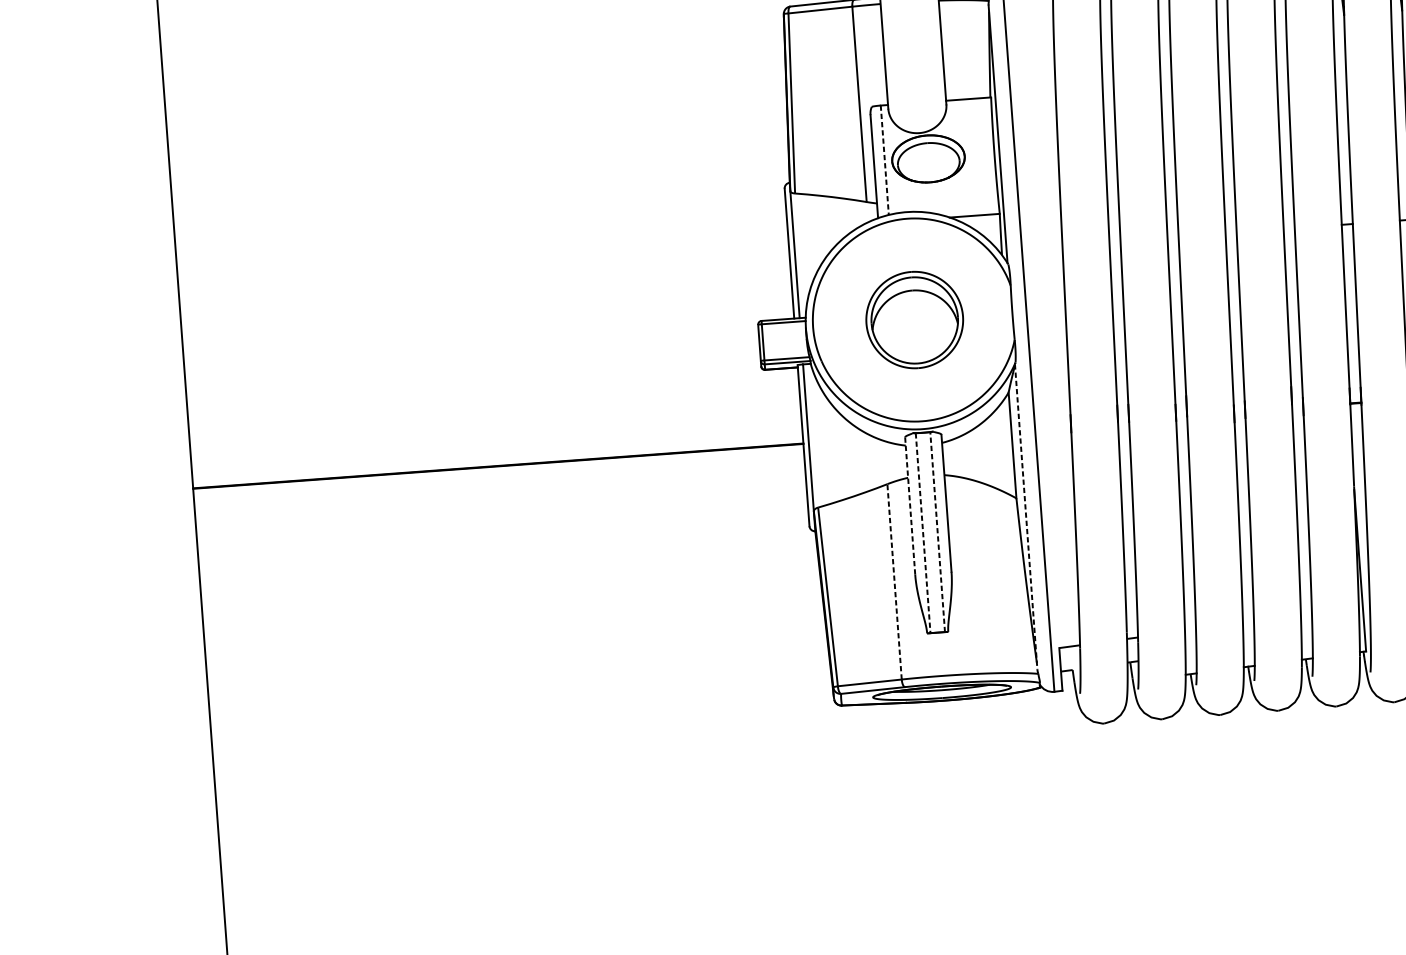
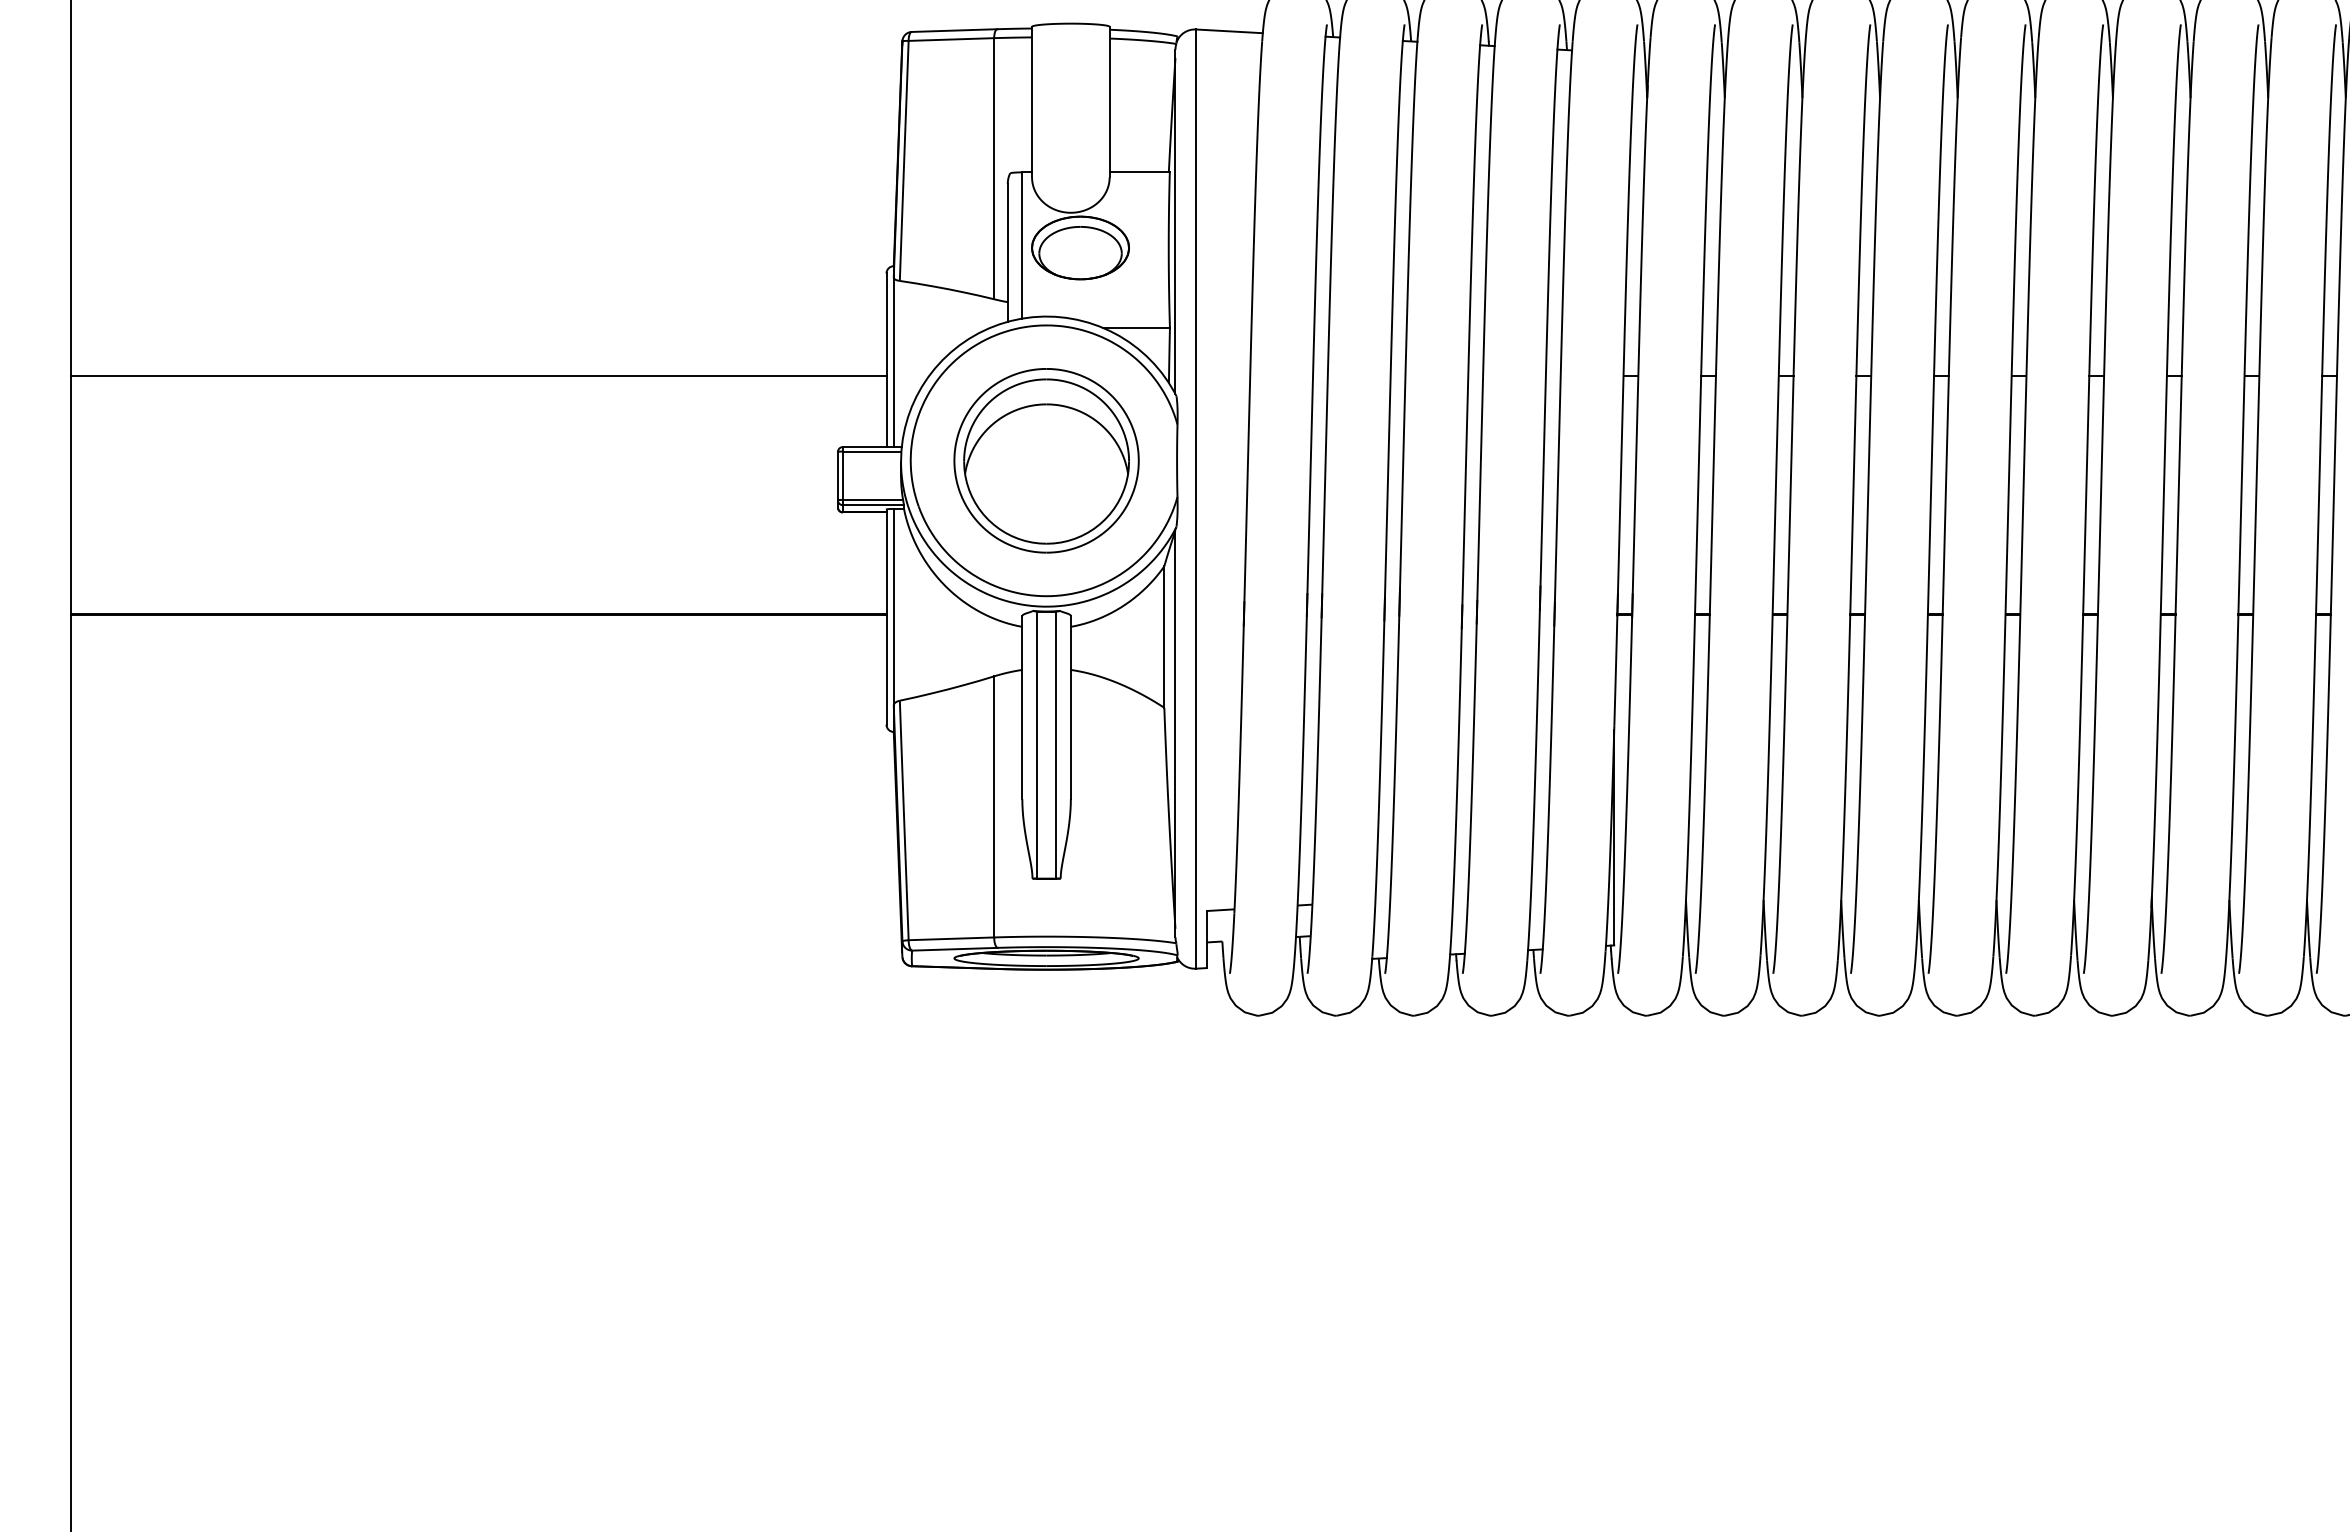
line: (884, 160) -> (1022, 245), dashed -> solid
line: (485, 287) -> (478, 375), added
part: (914, 319) -> (1046, 460), size x1.43
line: (910, 506) -> (1022, 708), dashed -> solid
line: (1026, 516) -> (1175, 733), dashed -> solid
line: (937, 532) -> (1056, 745), dashed -> solid
line: (922, 533) -> (1036, 745), dashed -> solid
line: (894, 581) -> (994, 806), dashed -> solid

